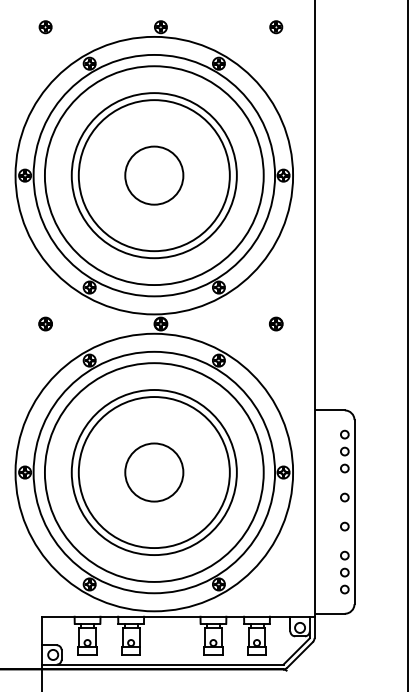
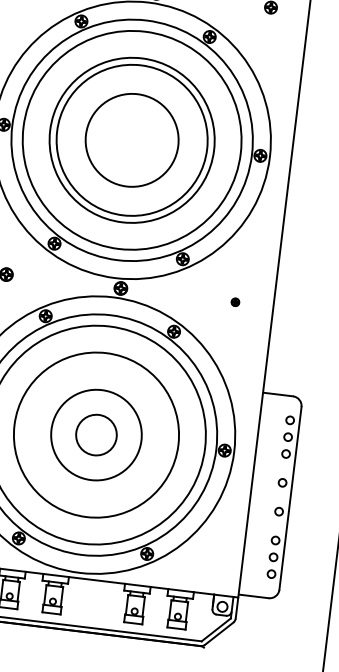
circle: (154, 175) -> (132, 140), size x1.6
part: (276, 323) -> (235, 301), size x0.6
circle: (153, 472) -> (95, 434), size x0.6
circle: (154, 472) -> (96, 435), size x0.7

